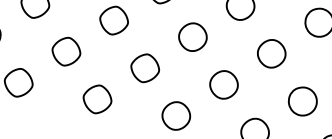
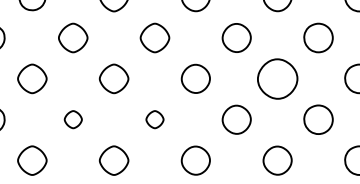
part: (66, 51) -> (73, 119), size x0.6
part: (271, 53) -> (277, 78), size x1.4
part: (144, 67) -> (154, 119), size x0.6

